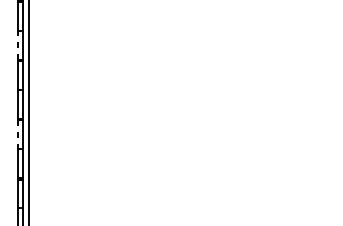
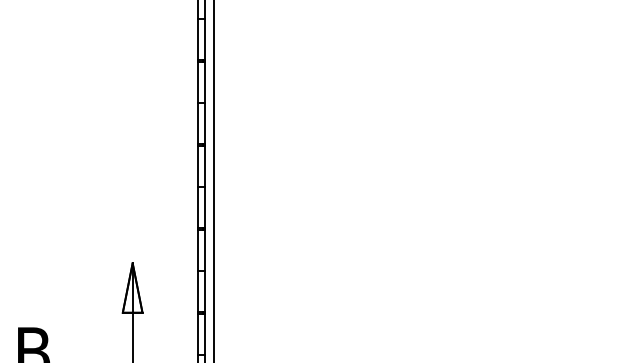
line: (17, 44) -> (198, 122), dashed -> solid
line: (17, 135) -> (198, 251), dashed -> solid

